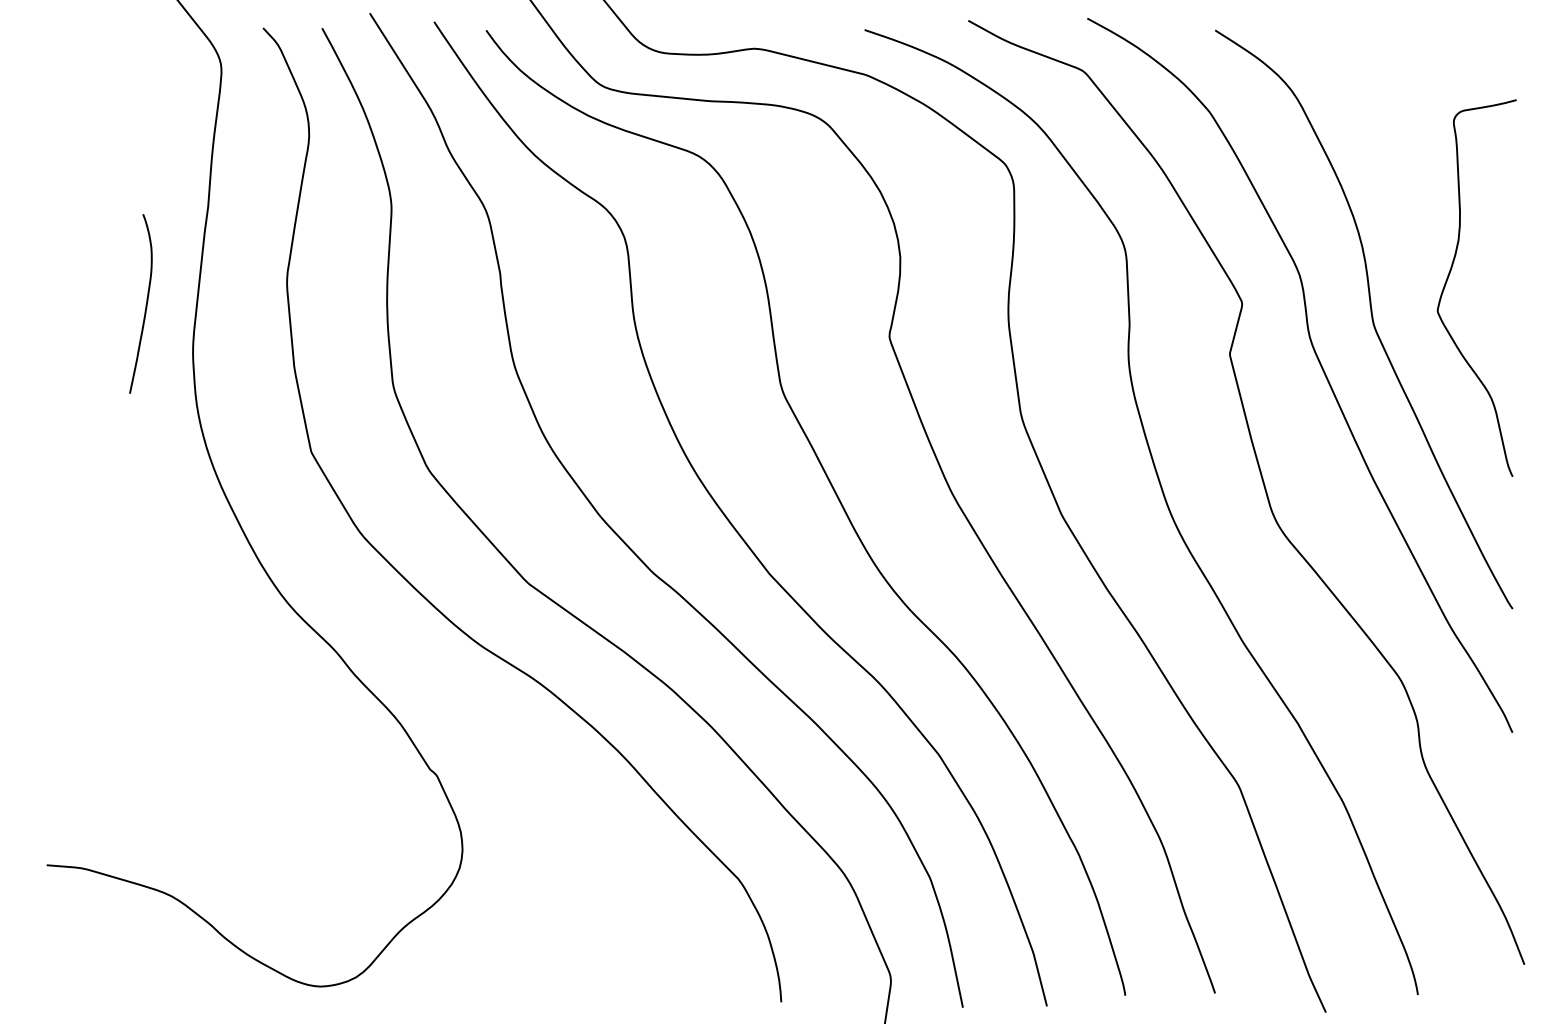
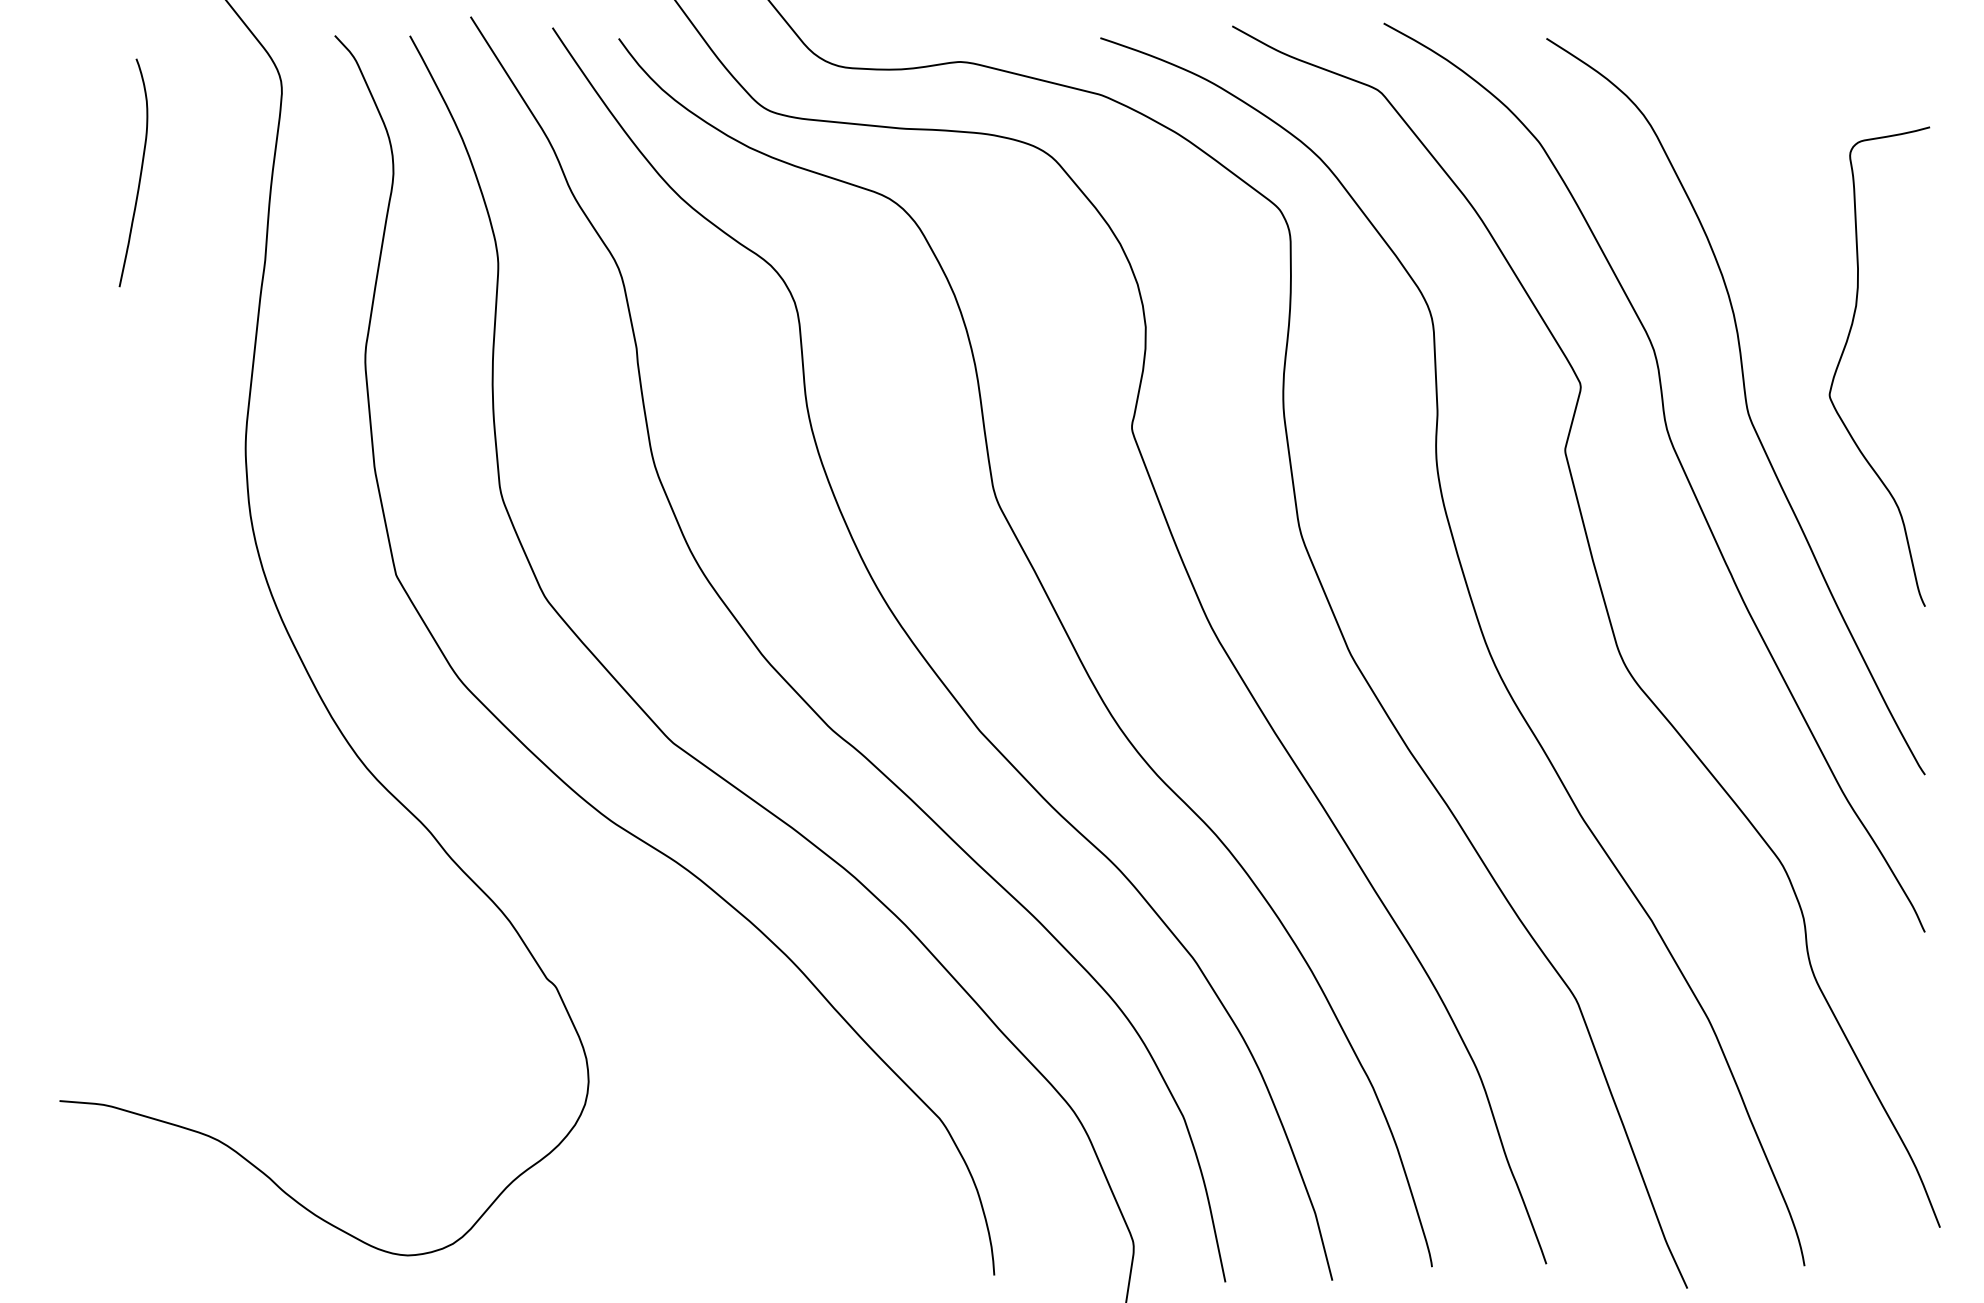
curve: (145, 304) -> (139, 173), moved

